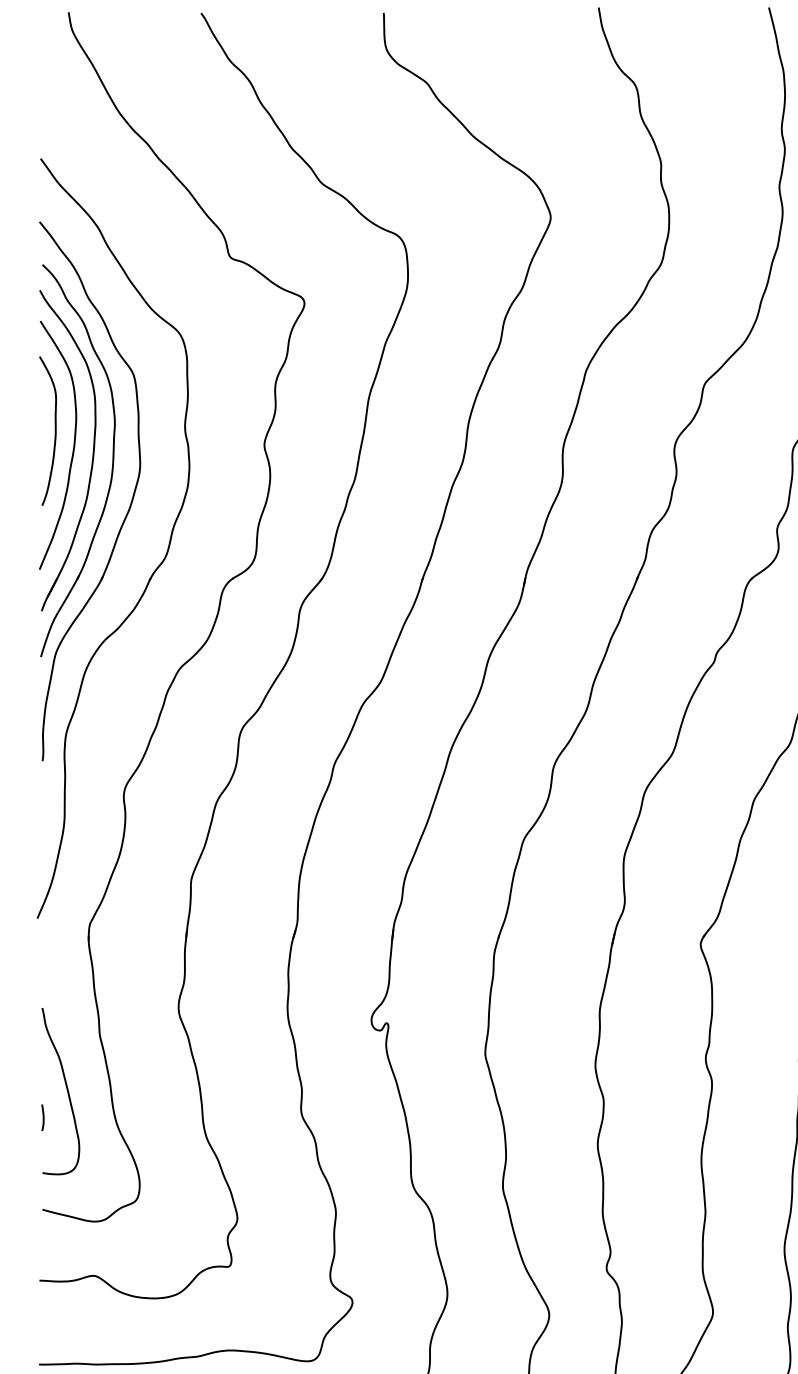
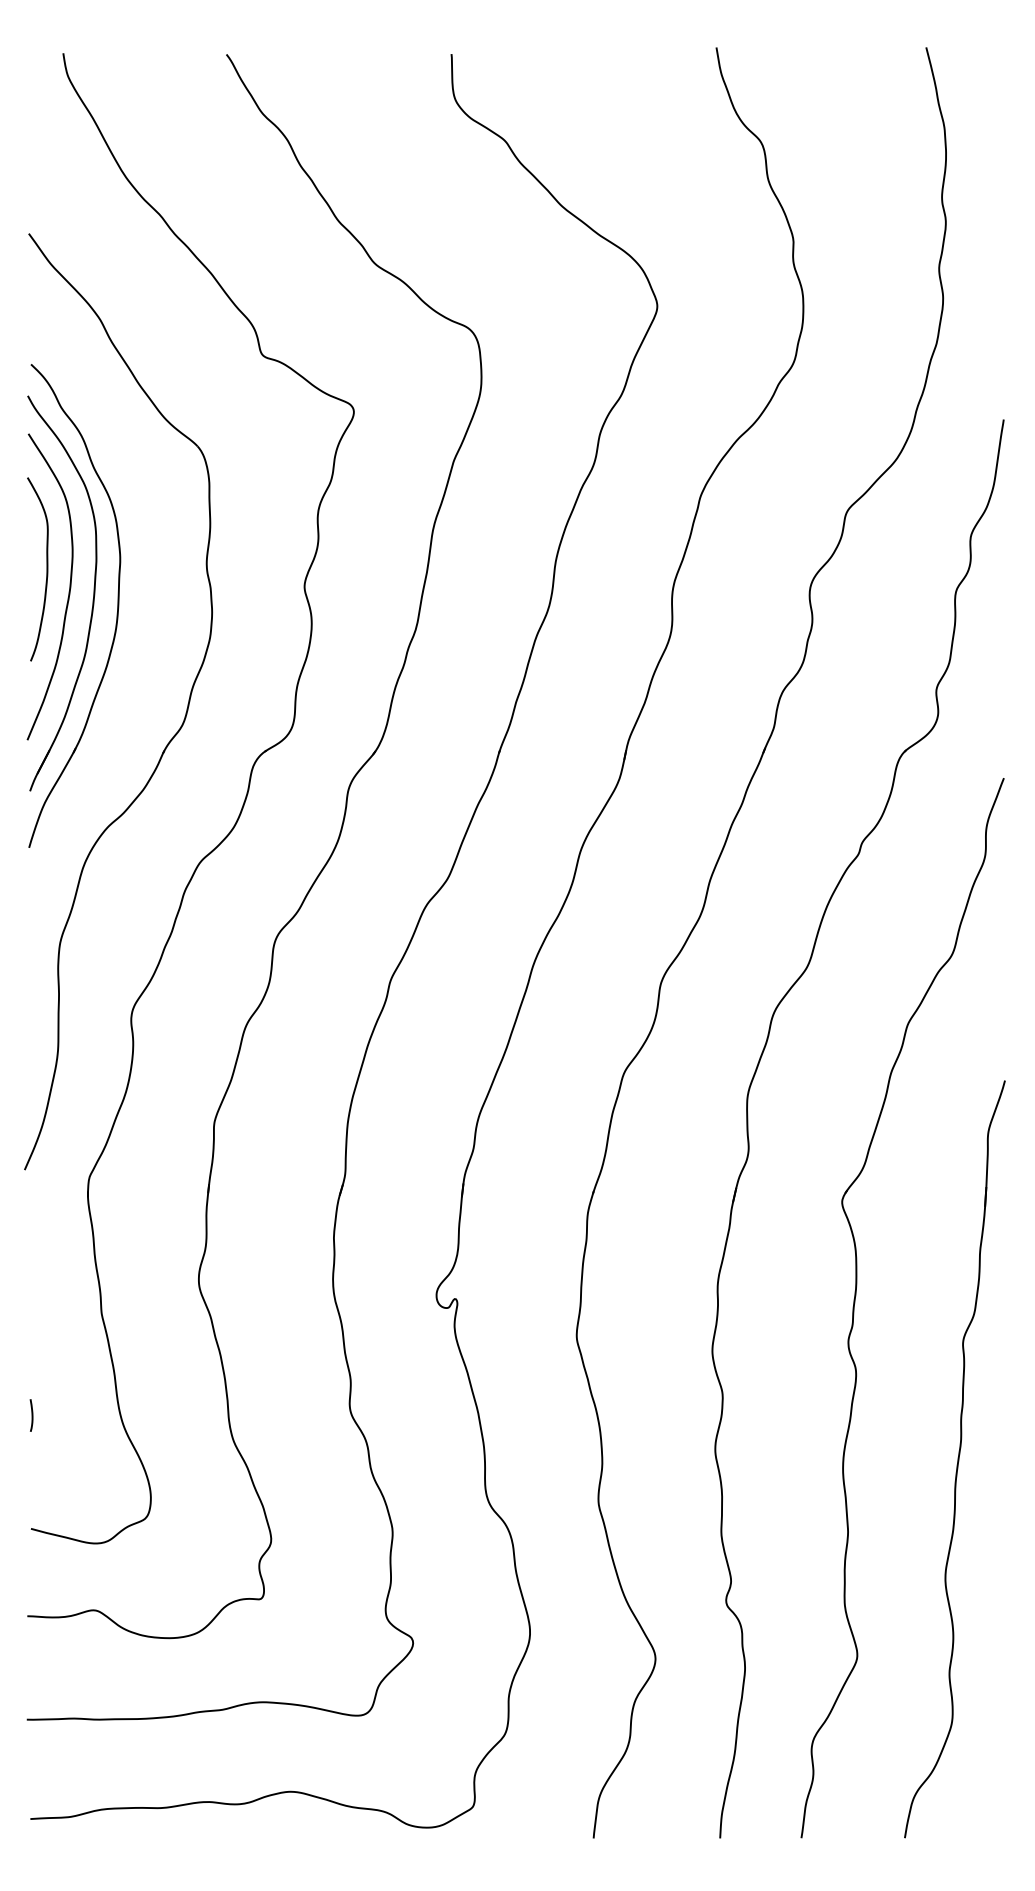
part: (131, 500) -> (140, 654), removed
curve: (67, 1091) -> (61, 1383), removed

